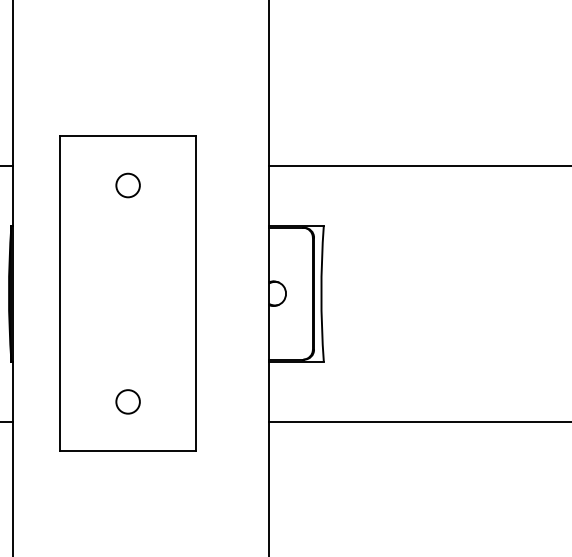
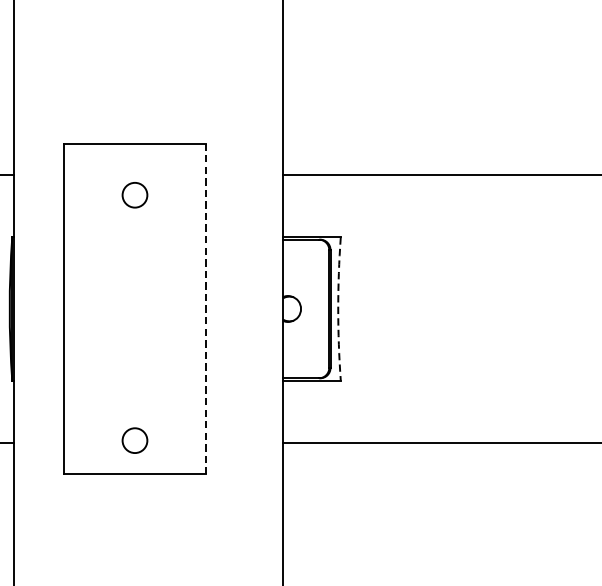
arc: (321, 293) -> (338, 308), solid -> dashed
line: (195, 294) -> (205, 309), solid -> dashed
circle: (127, 401) -> (134, 440), moved

